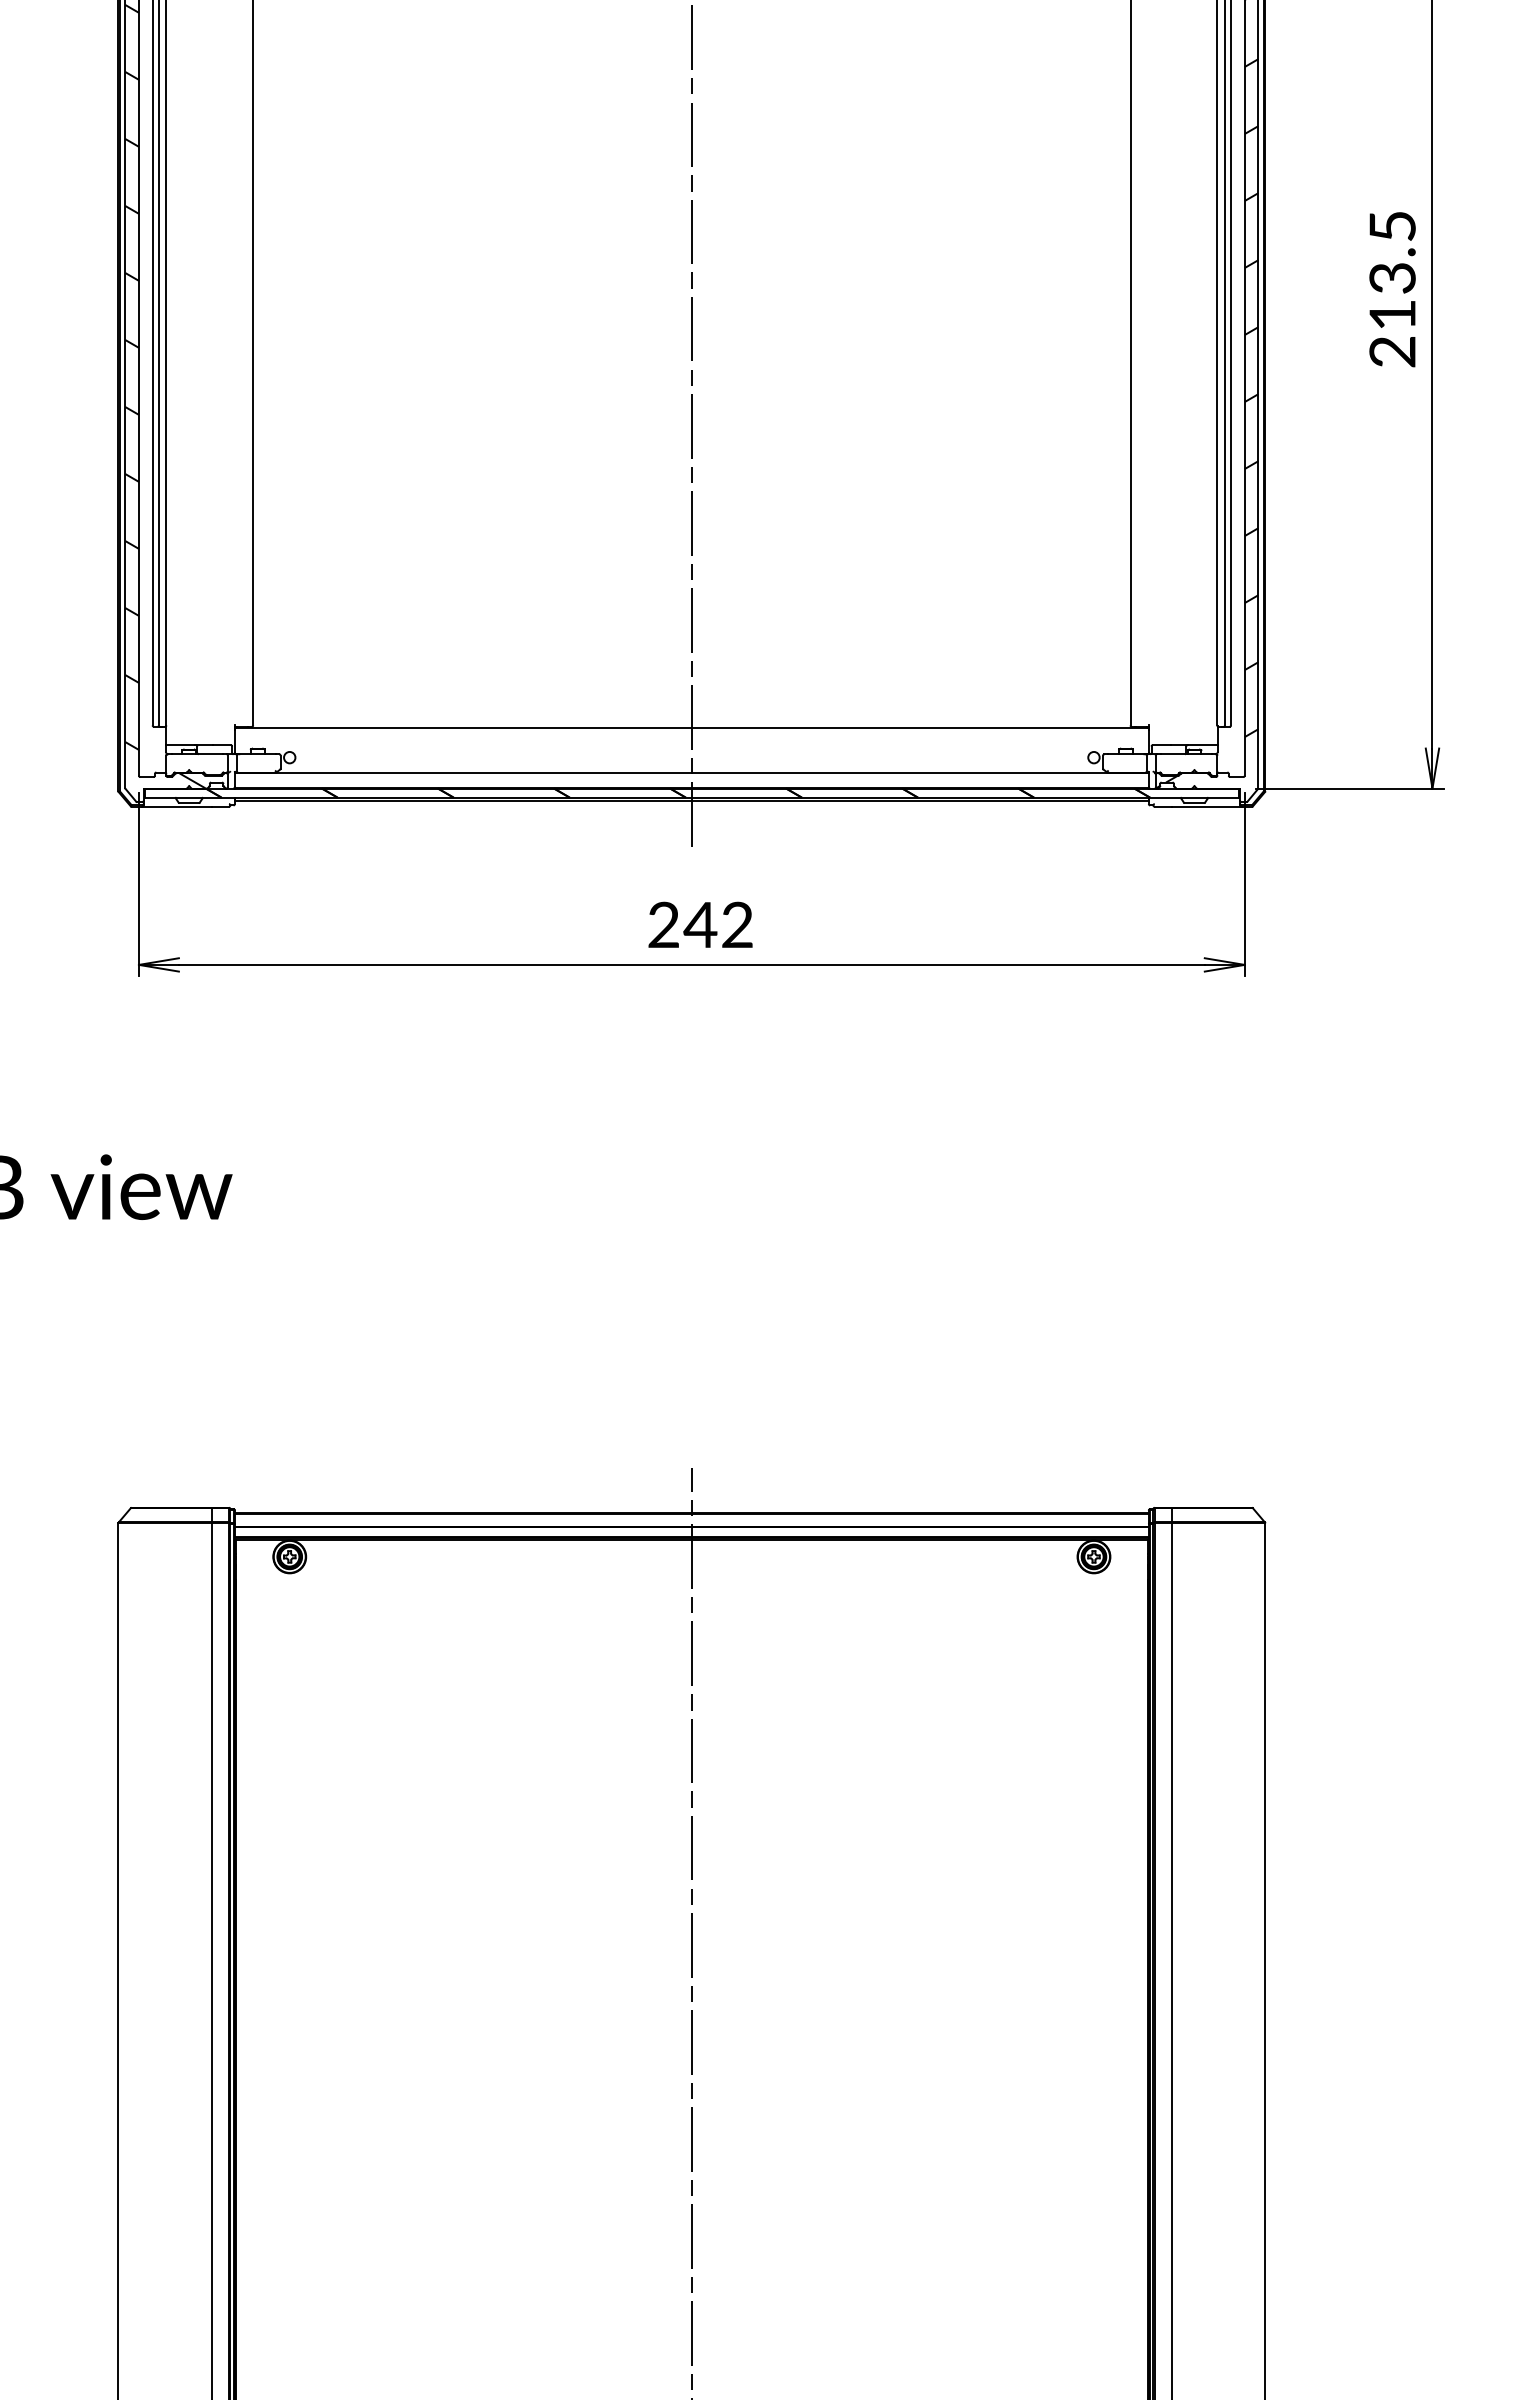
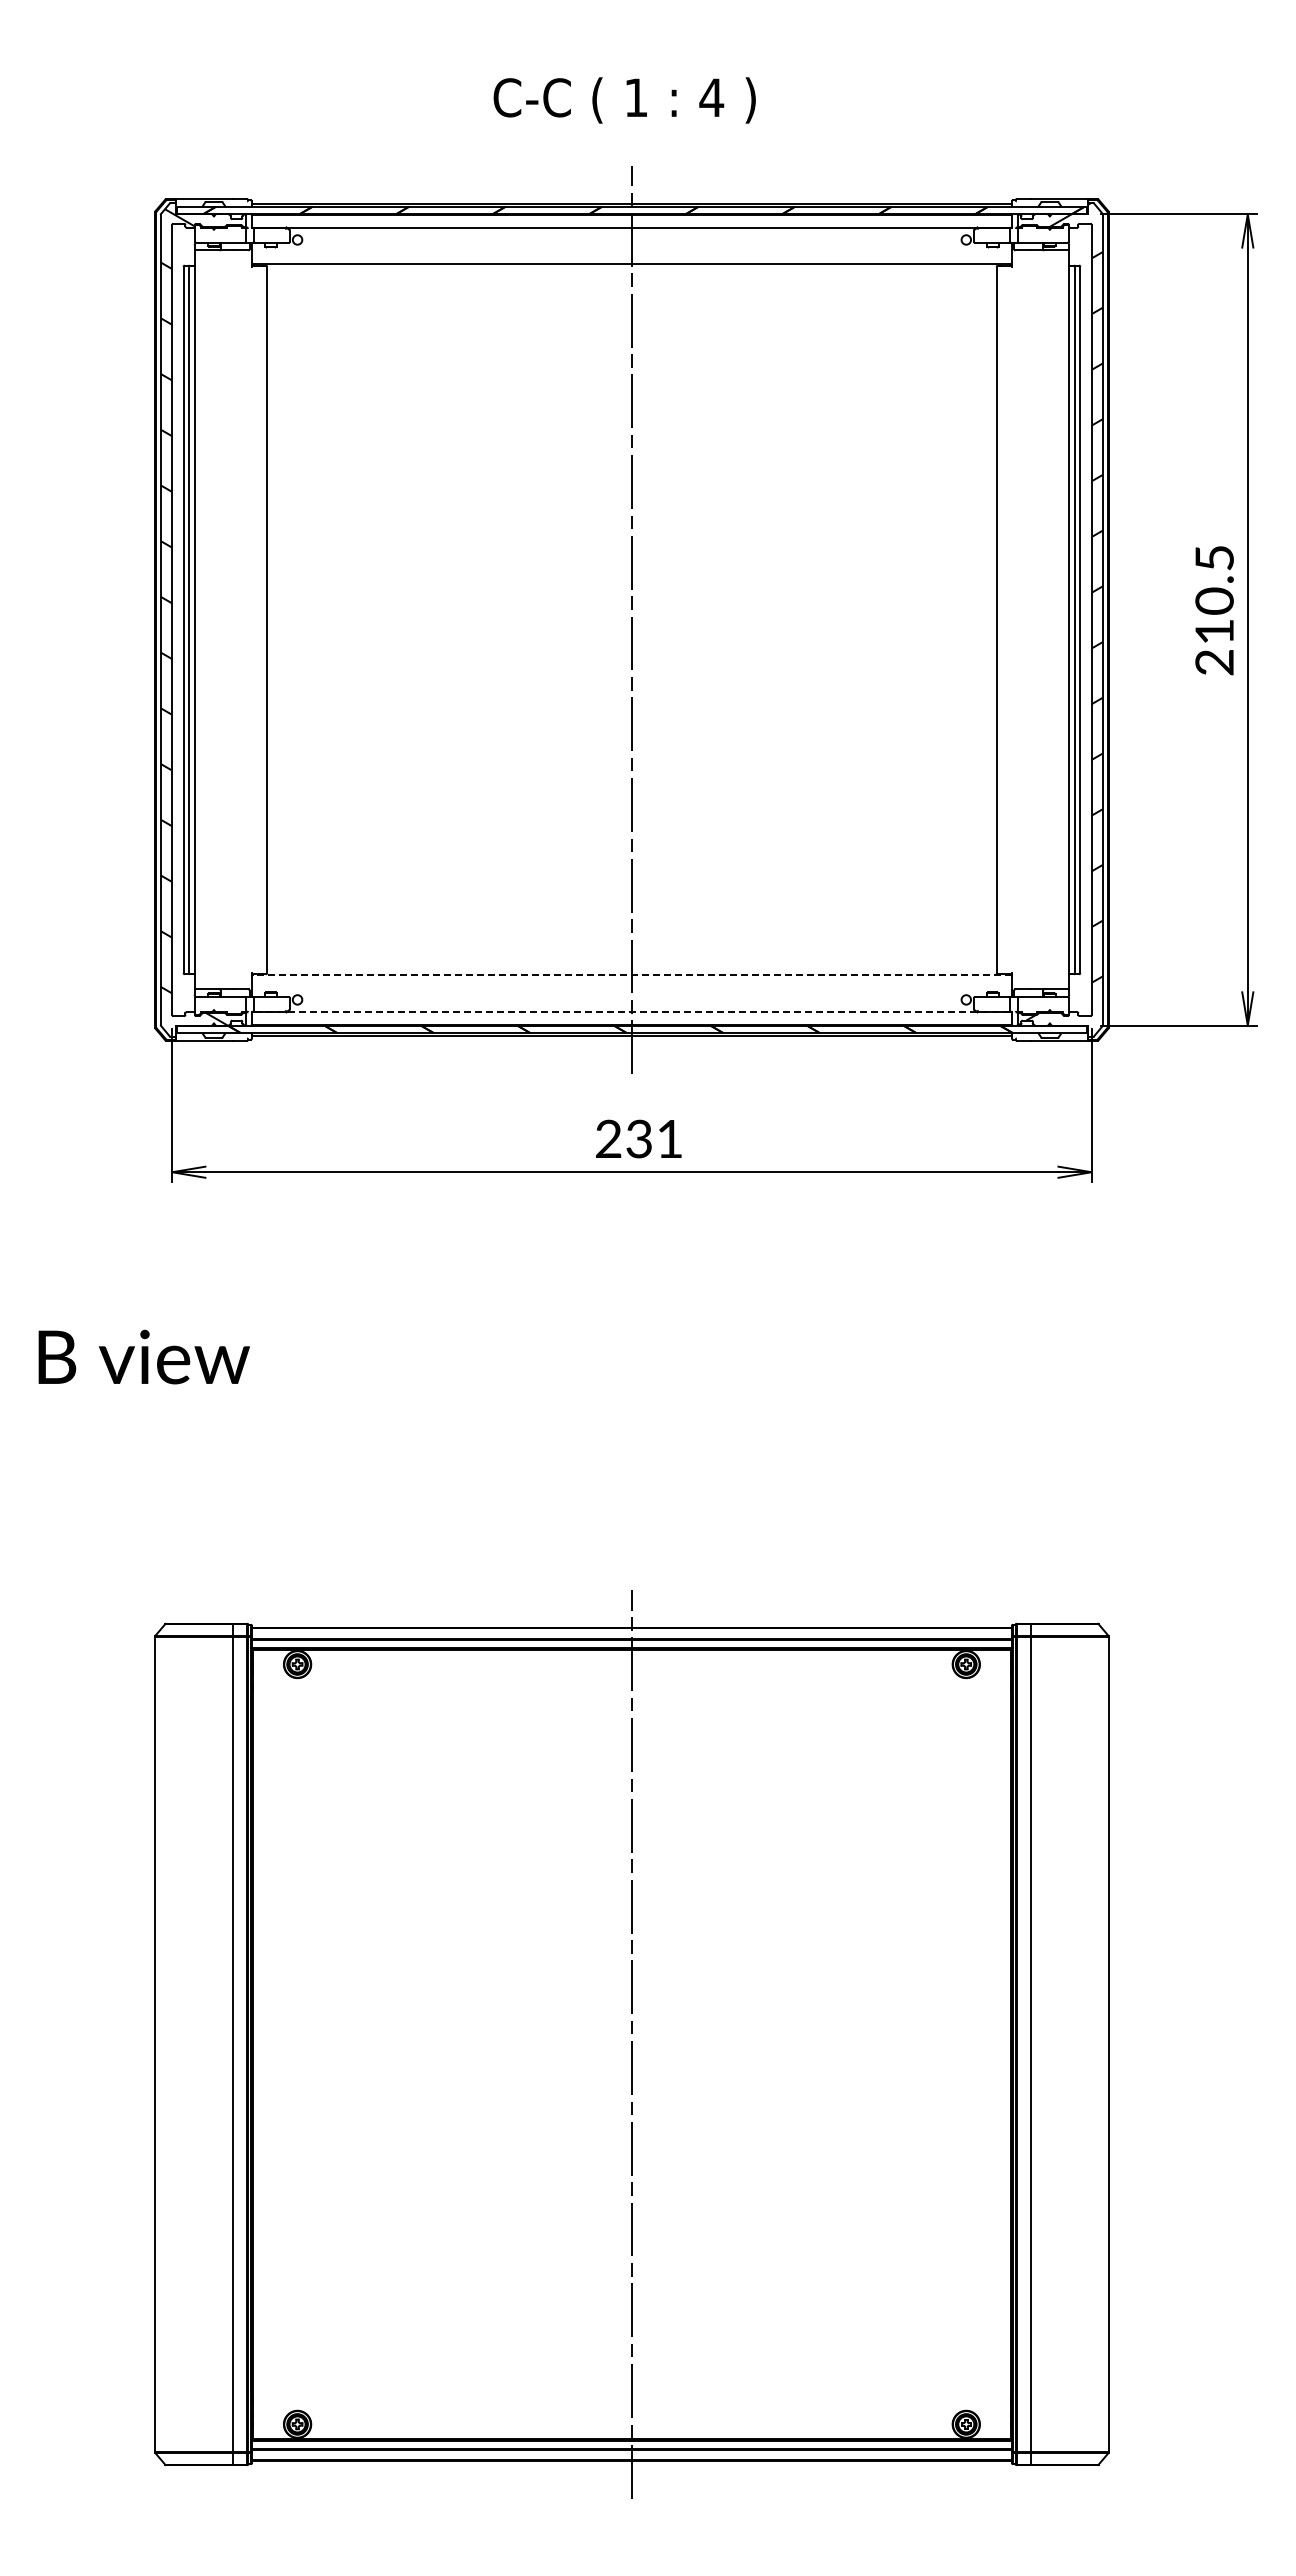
text: (1392, 277) -> (1214, 600), 213.5 -> 210.5
line: (691, 728) -> (631, 975), solid -> dashed
line: (691, 772) -> (631, 1012), solid -> dashed
text: (717, 924) -> (653, 1138), 242 -> 231

